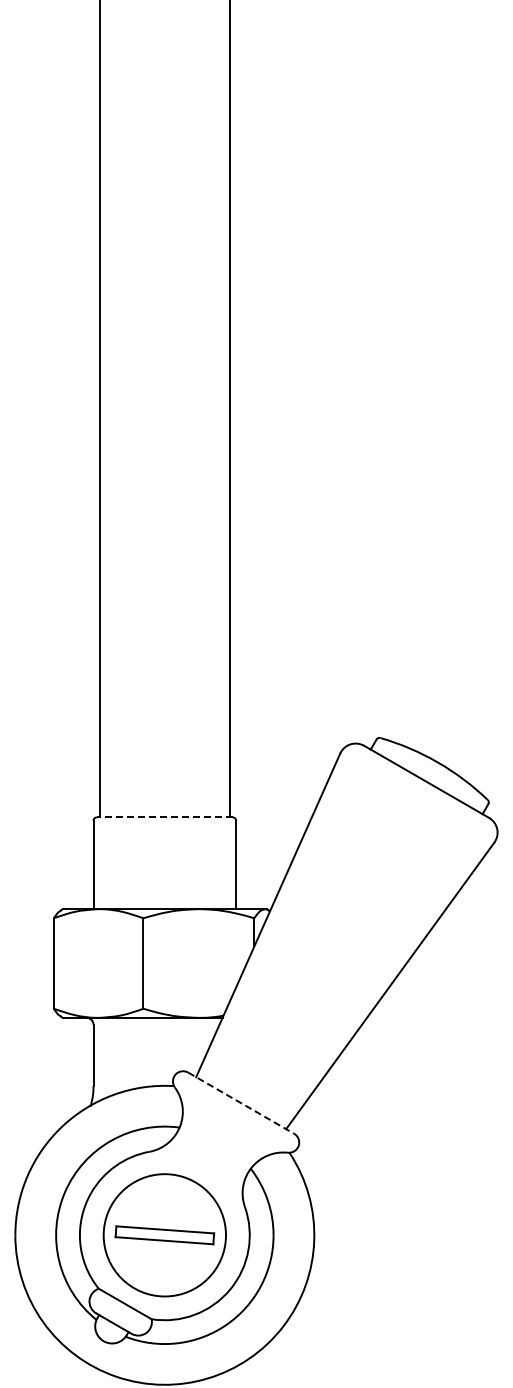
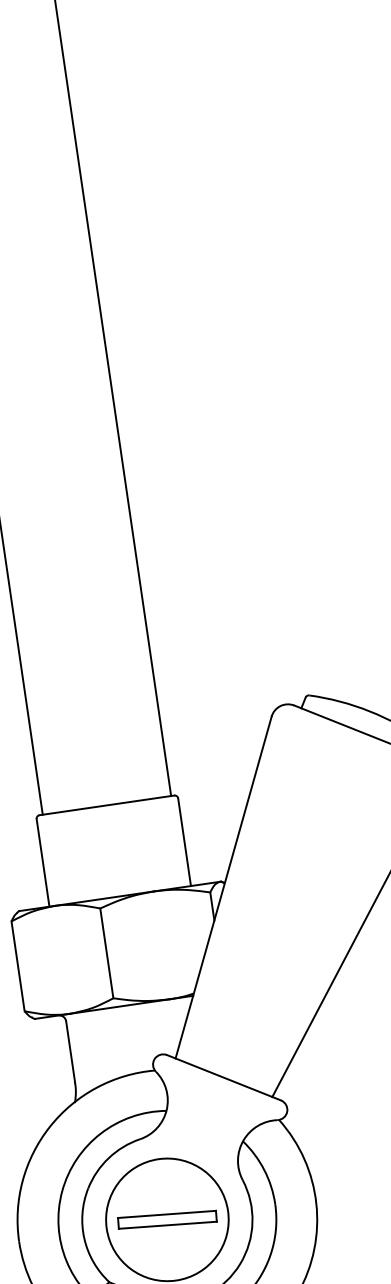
line: (164, 817) -> (106, 805), dashed -> solid
line: (241, 1103) -> (224, 1078), dashed -> solid

